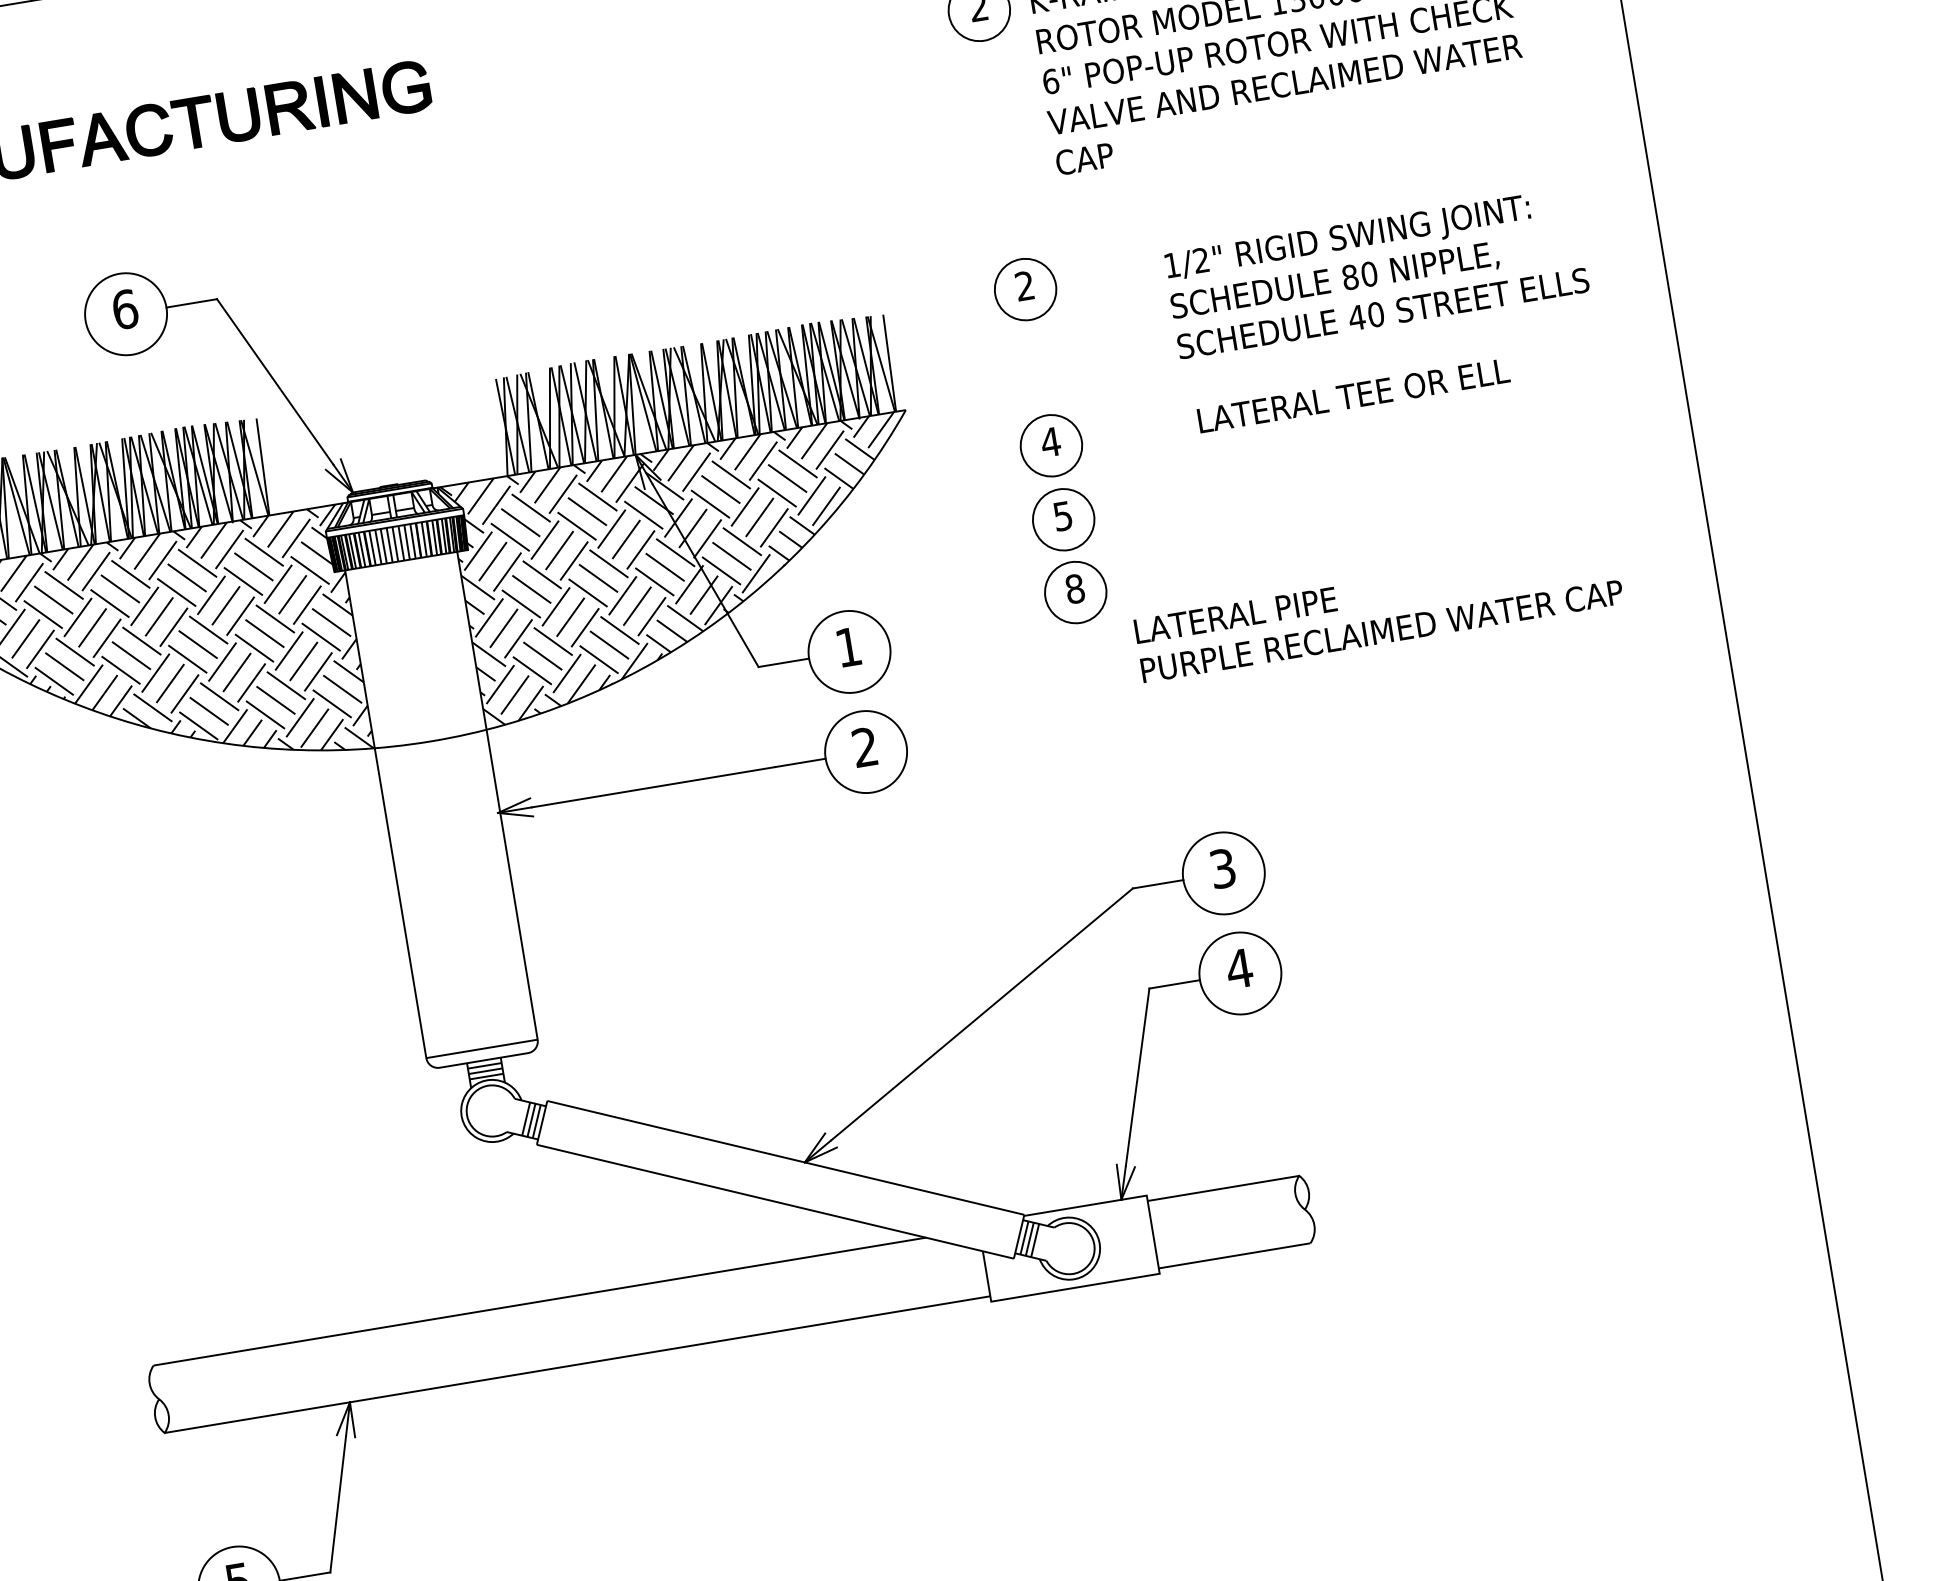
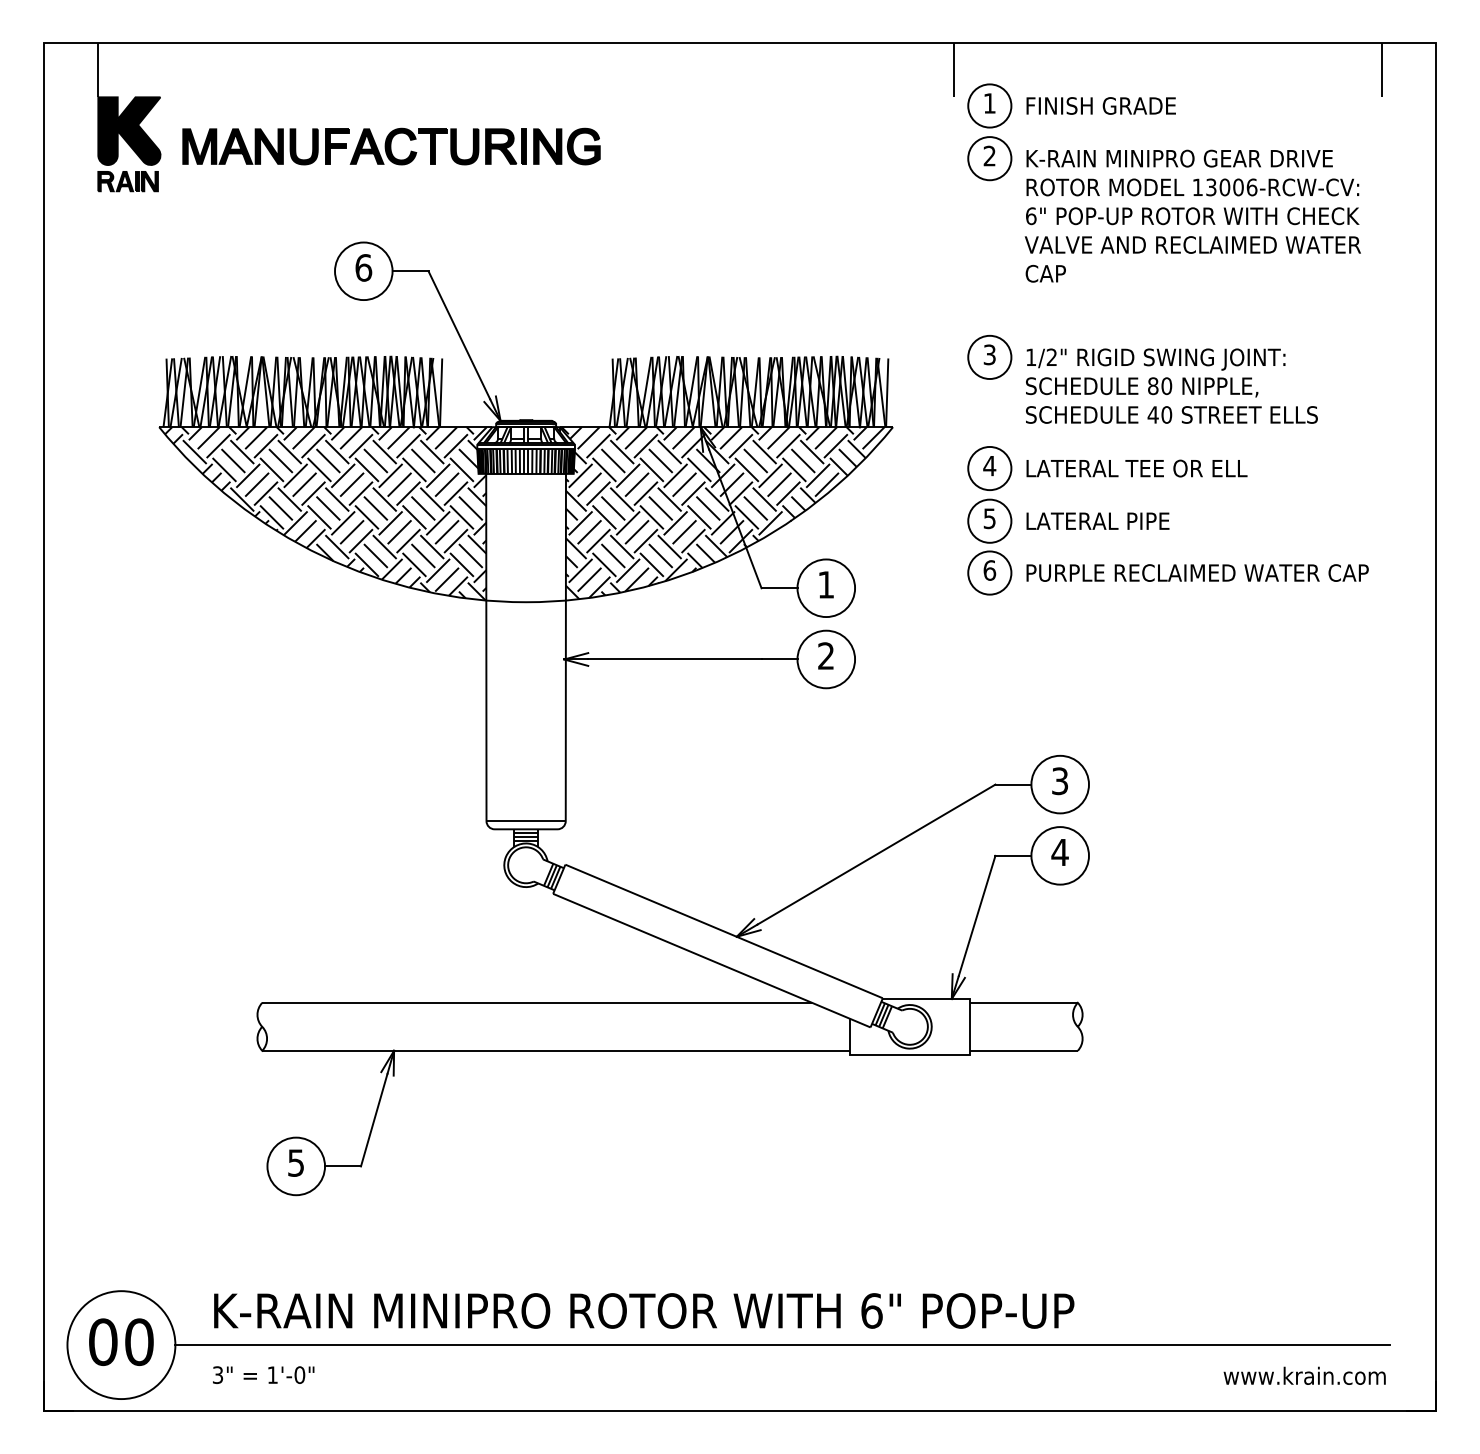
text: (1375, 272) -> (1171, 385), moved
text: (1024, 285) -> (989, 354), 2 -> 3
text: (1353, 395) -> (1136, 468), moved
text: (1074, 589) -> (989, 570), 8 -> 6
text: (1234, 614) -> (1097, 520), moved
text: (1381, 630) -> (1197, 572), moved

